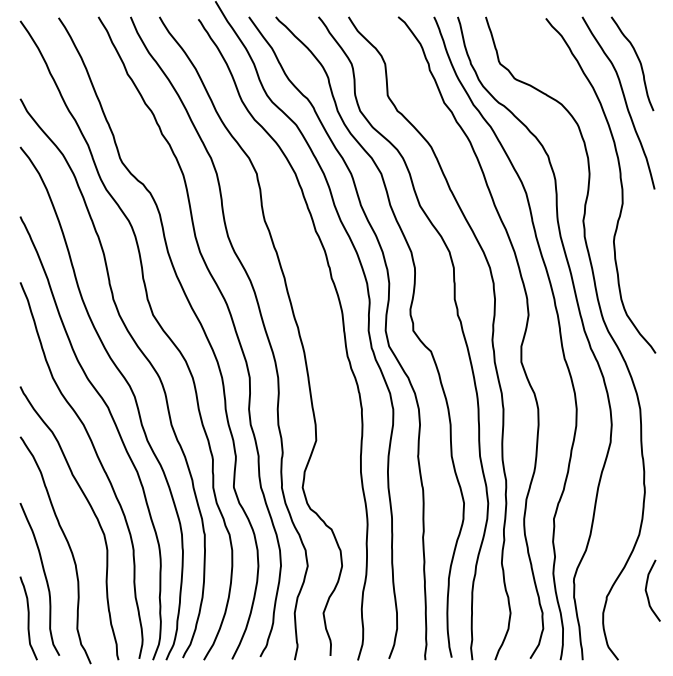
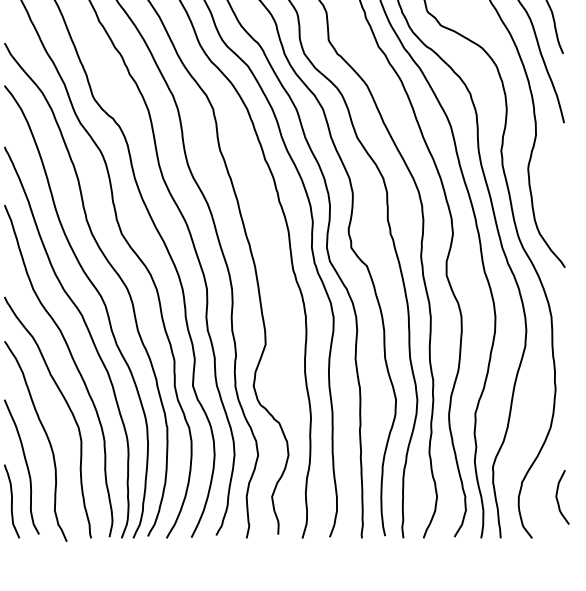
curve: (647, 592) -> (557, 498), moved

